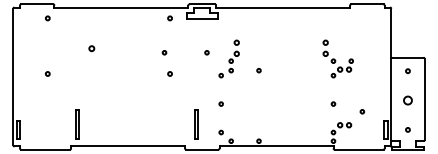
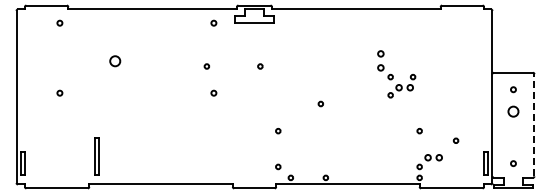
circle: (91, 48) -> (115, 61), size x1.6
part: (229, 59) -> (288, 74), removed
part: (338, 59) -> (396, 74), moved
circle: (258, 70) -> (320, 103), moved
line: (424, 98) -> (534, 124), solid -> dashed
circle: (407, 100) -> (513, 111), moved
part: (195, 124) -> (246, 156), removed

